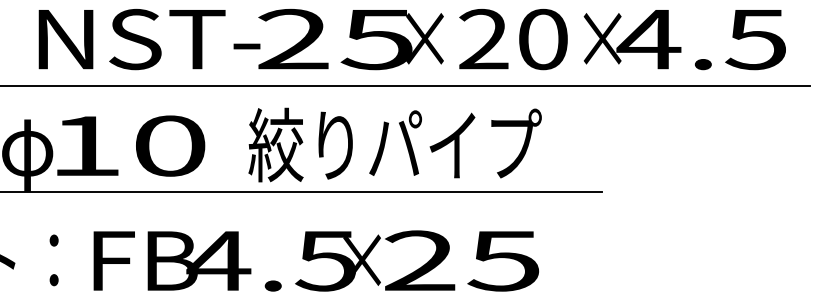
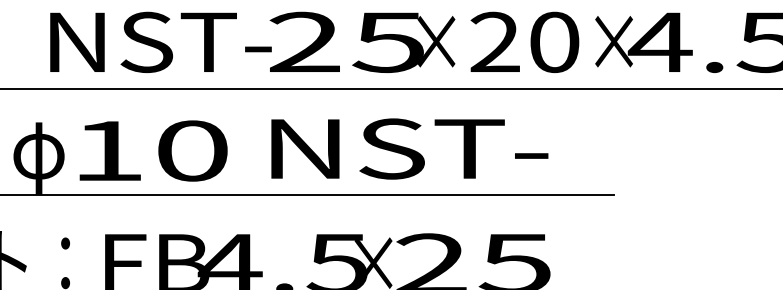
text: (394, 144) -> (405, 147), 絞りパイプ -> NST-
text: (131, 145) -> (153, 150), moved

